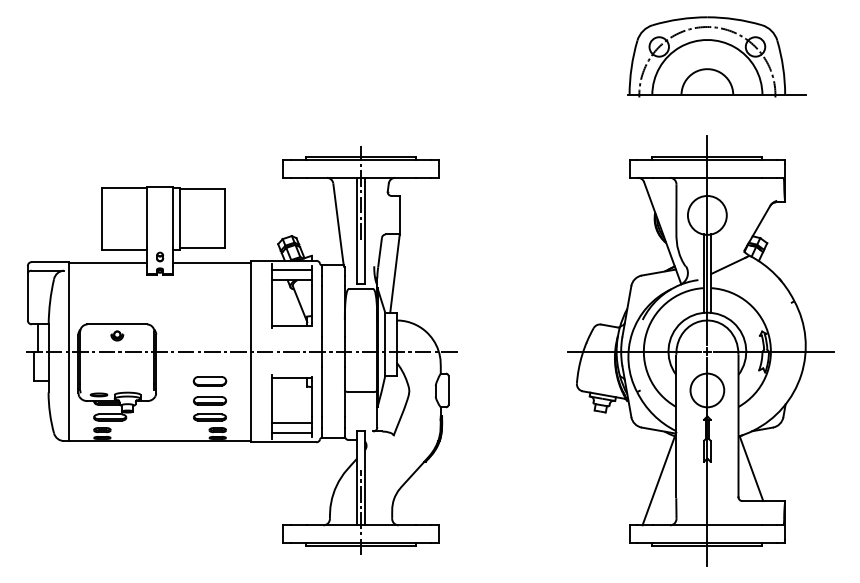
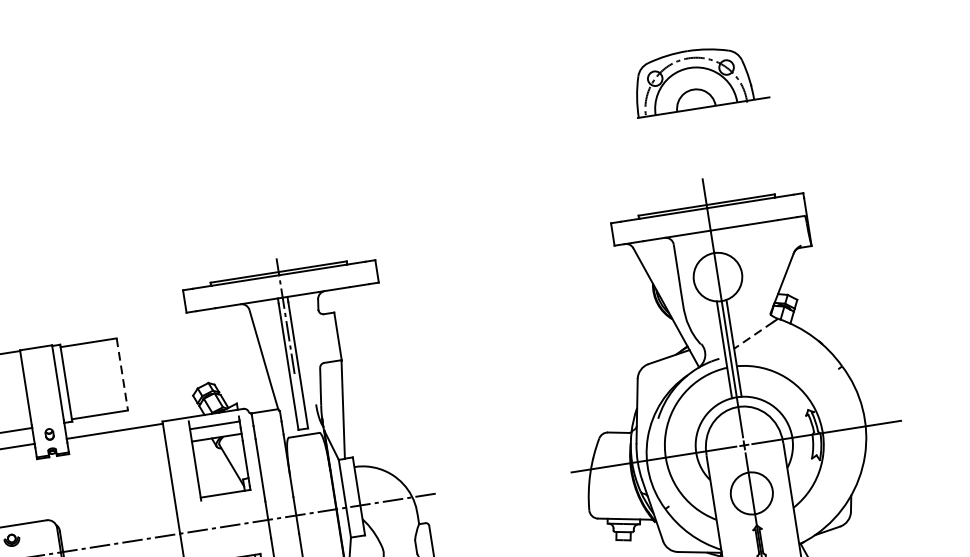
part: (716, 56) -> (698, 78), size x0.6
line: (224, 219) -> (122, 375), solid -> dashed
line: (728, 265) -> (753, 334), solid -> dashed

